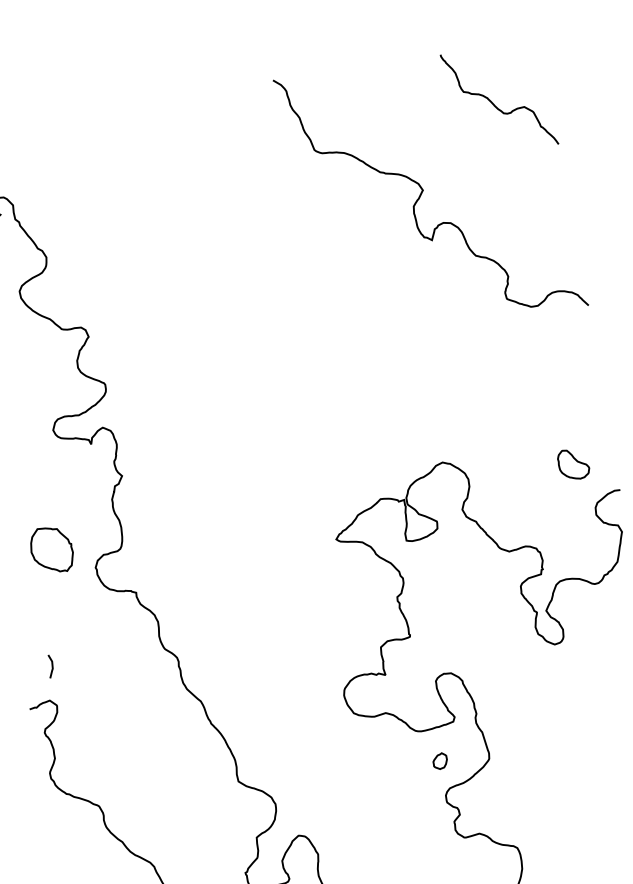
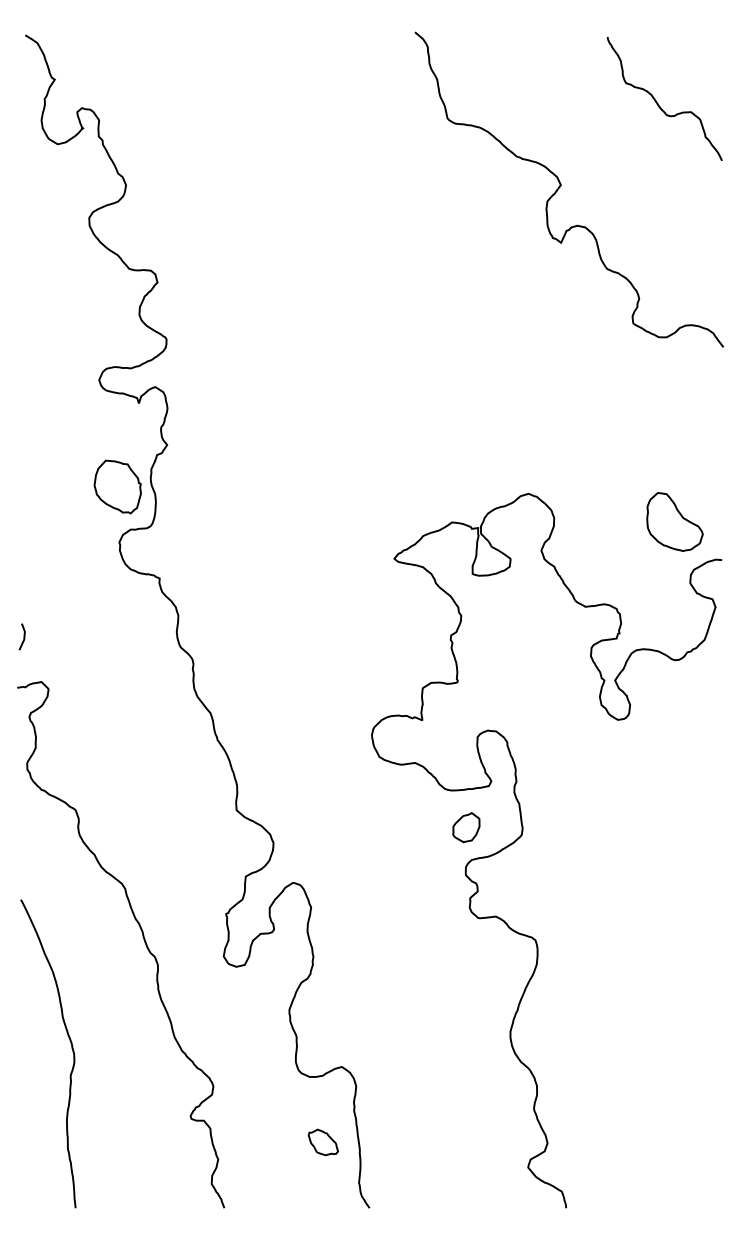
part: (573, 463) -> (674, 521), size x1.67
part: (51, 549) -> (117, 486), moved
line: (51, 665) -> (23, 636), moved
part: (440, 761) -> (466, 827), size x1.67

